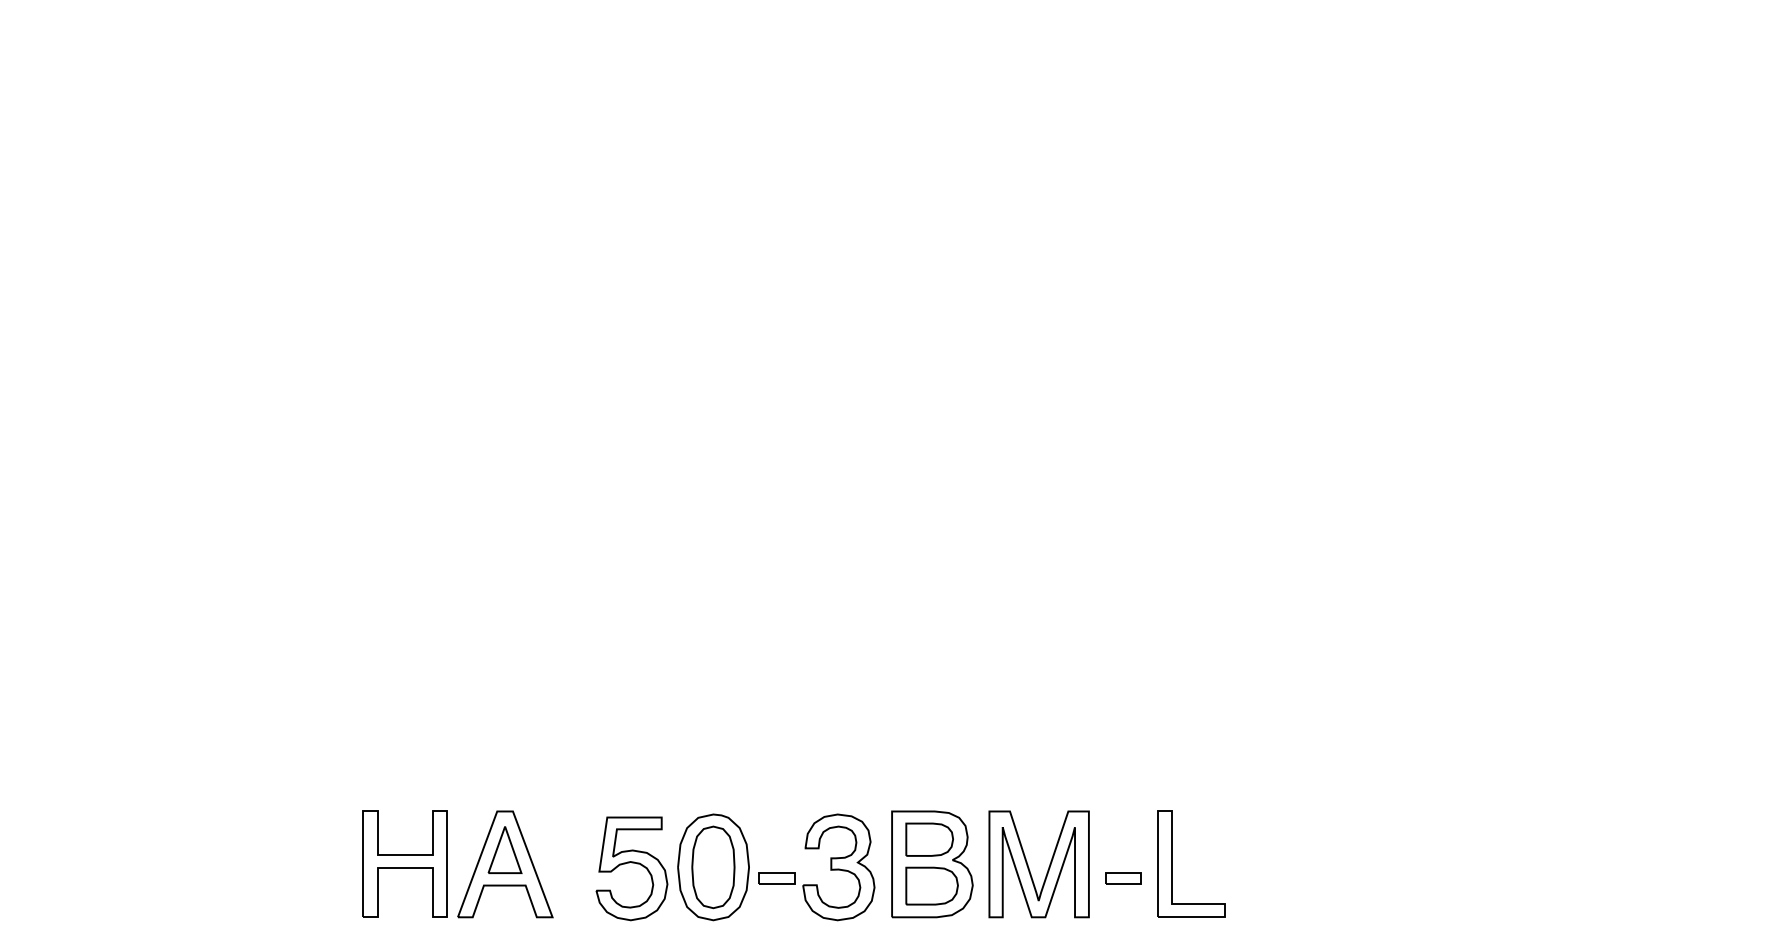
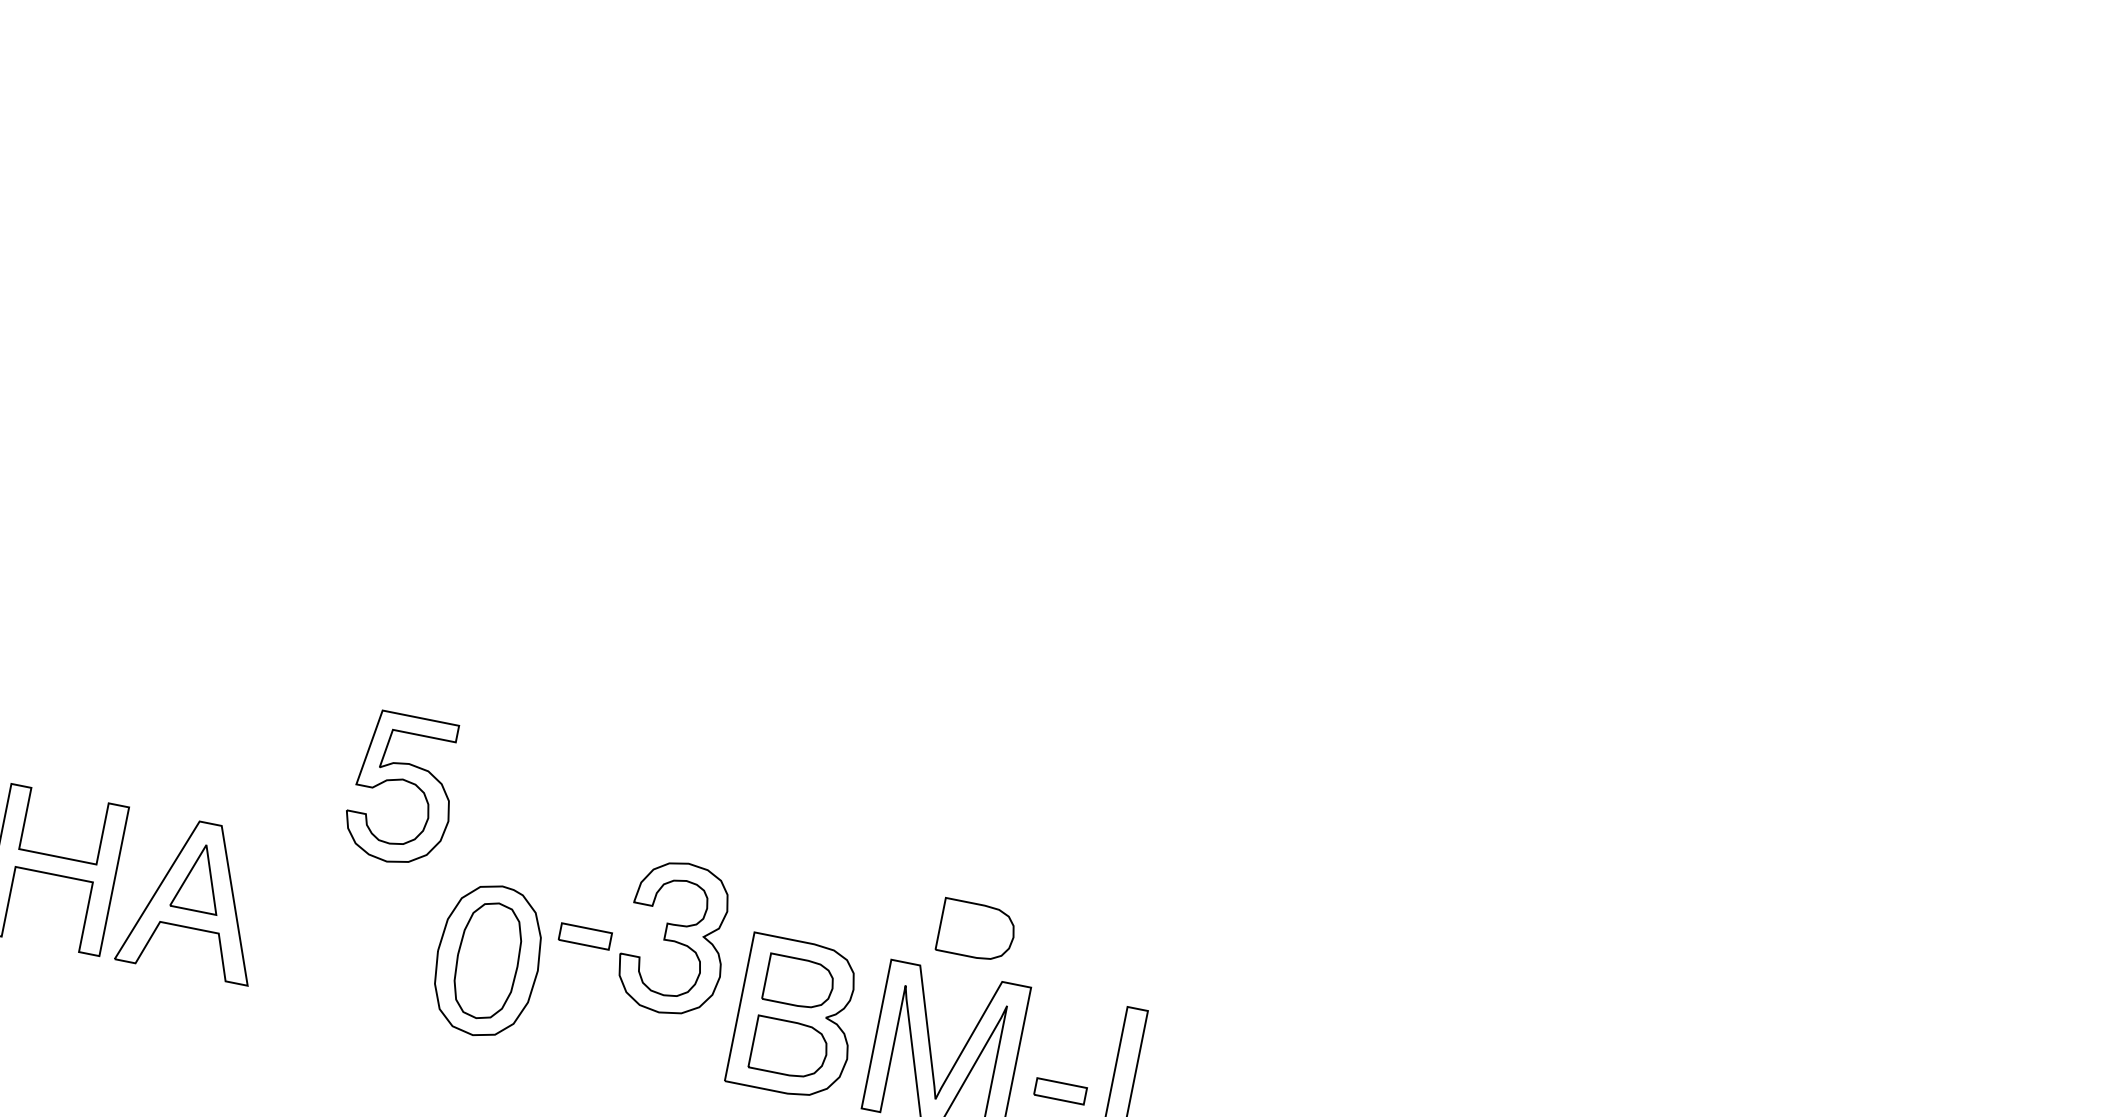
part: (1043, 779) -> (976, 929), added
part: (830, 867) -> (663, 936), moved
part: (631, 868) -> (402, 788), moved

